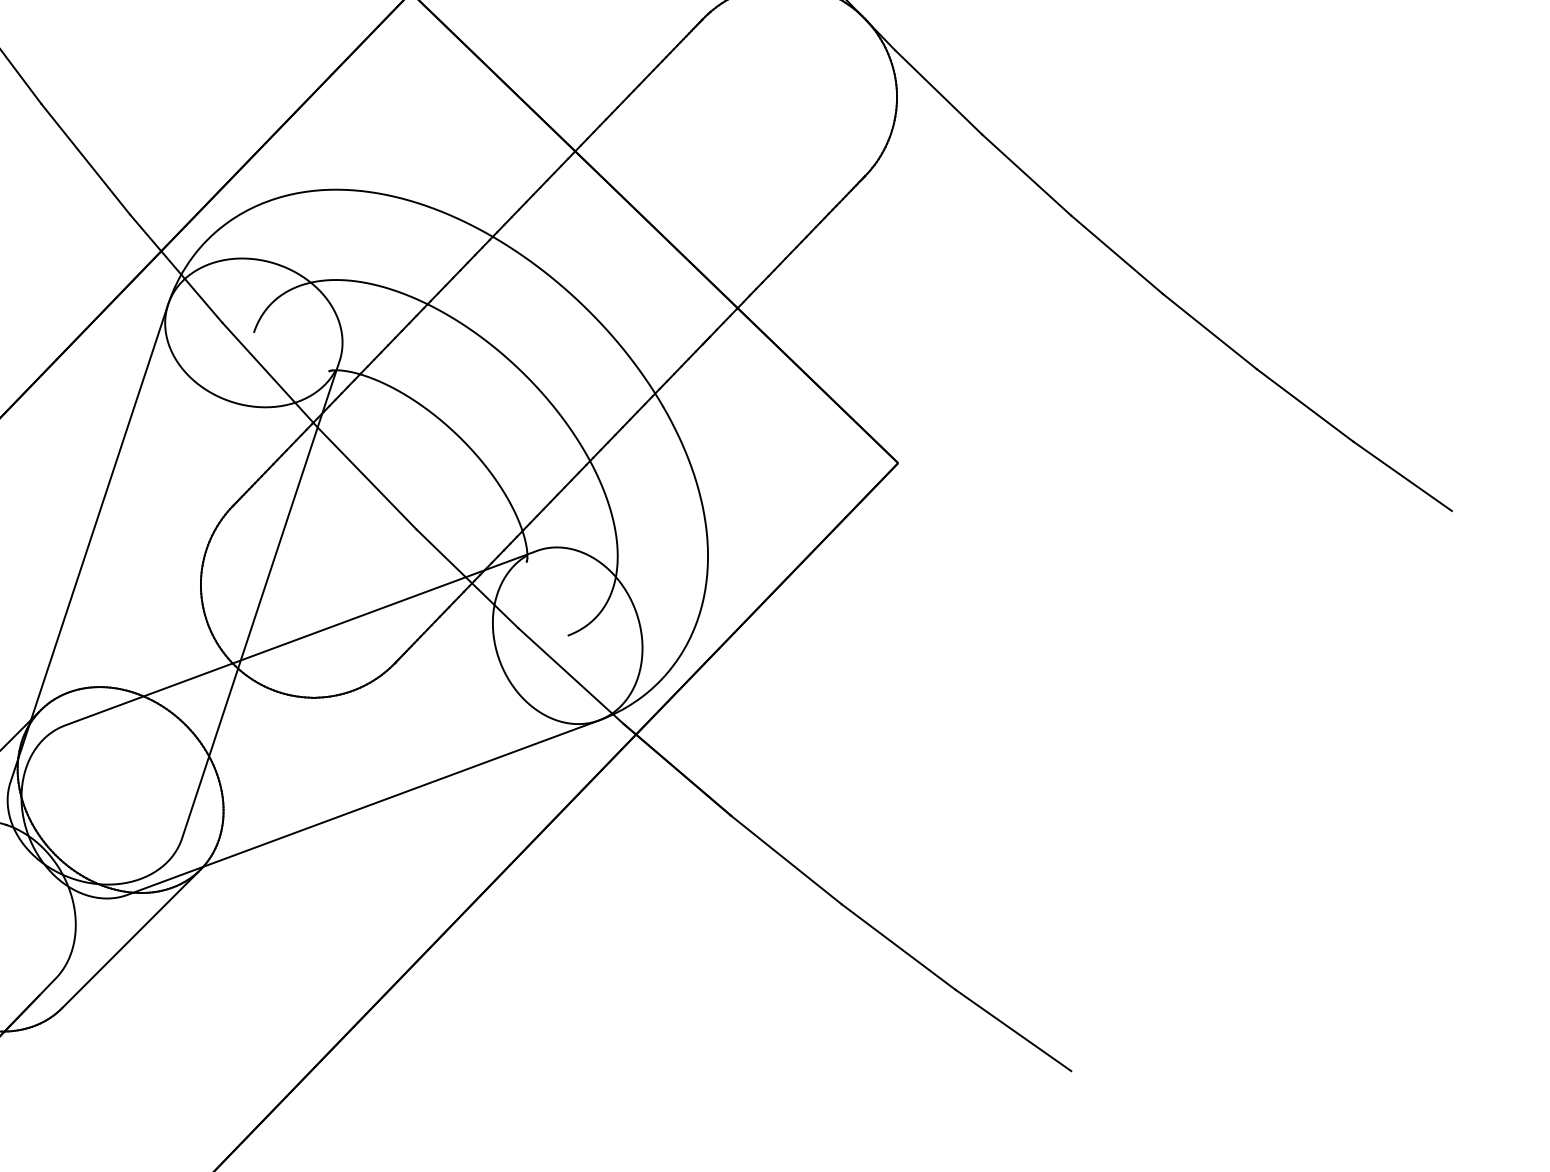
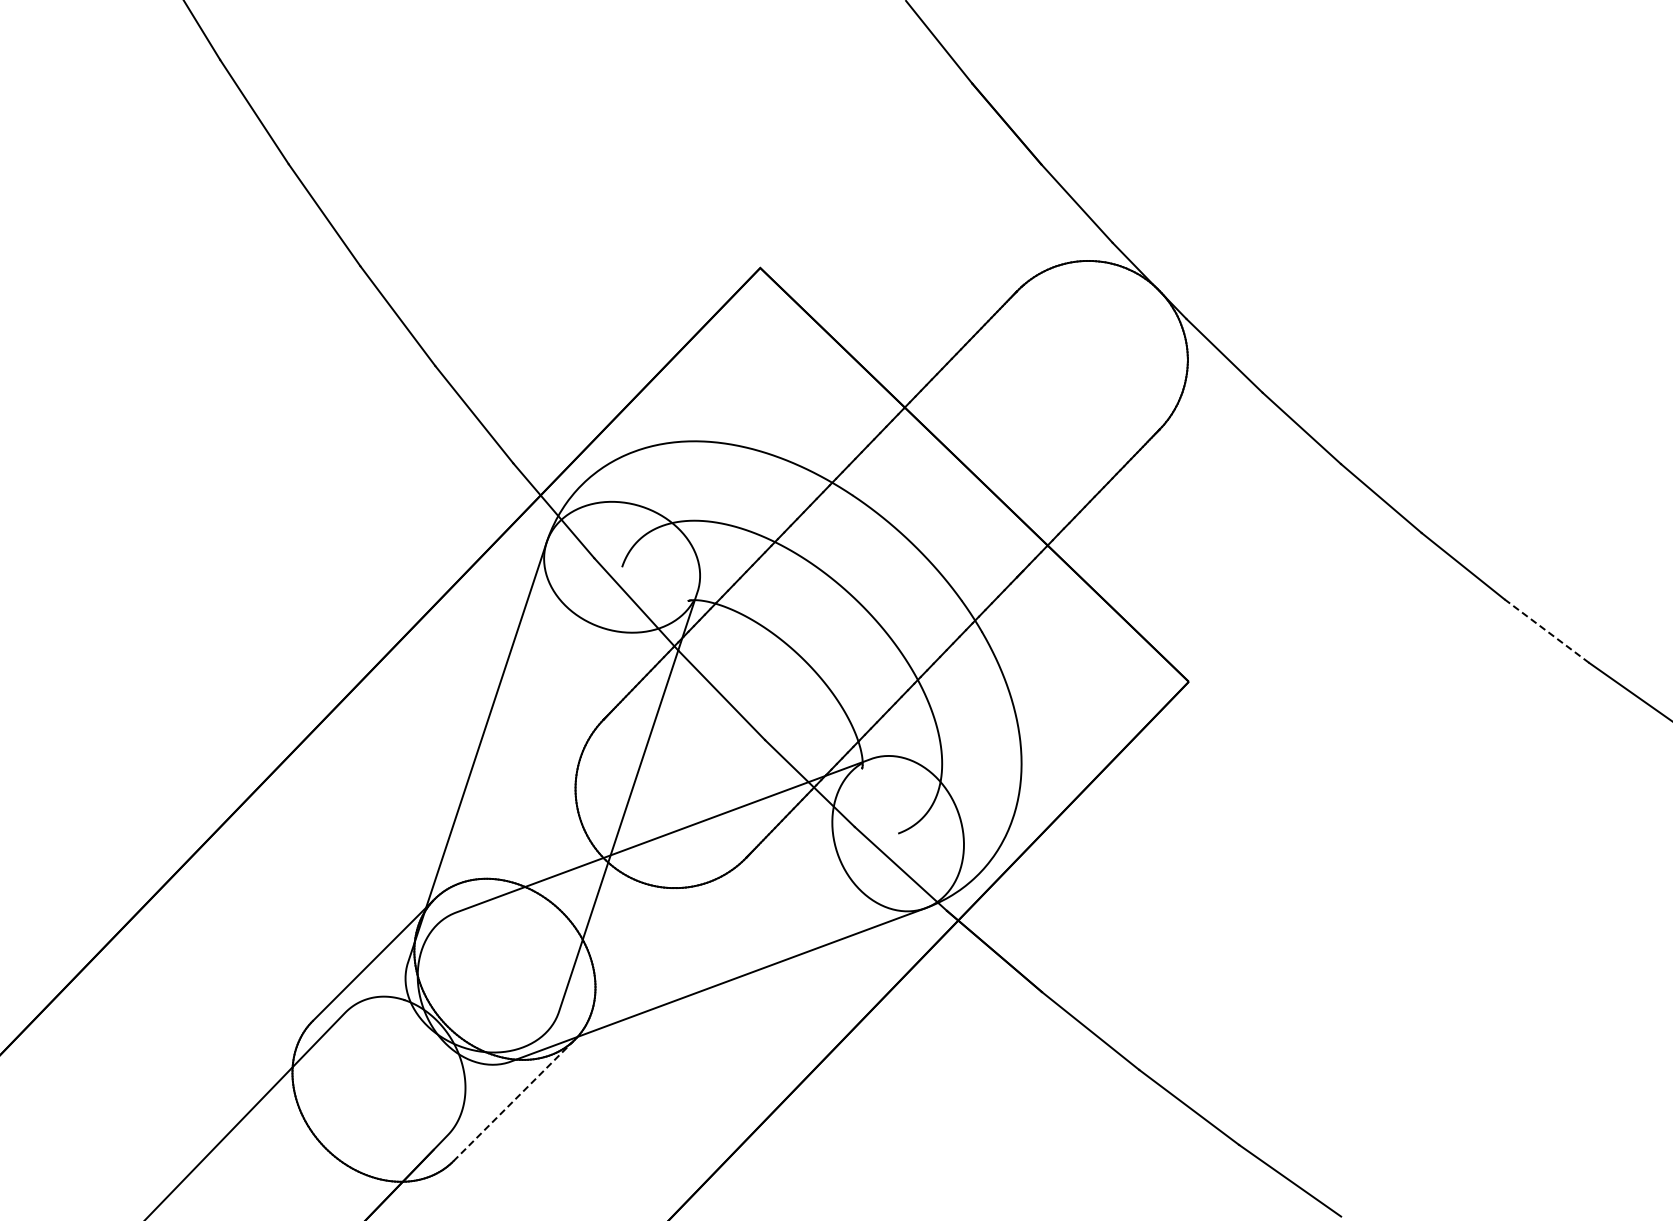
line: (1304, 404) -> (1546, 630), solid -> dashed
line: (130, 940) -> (513, 1101), solid -> dashed

